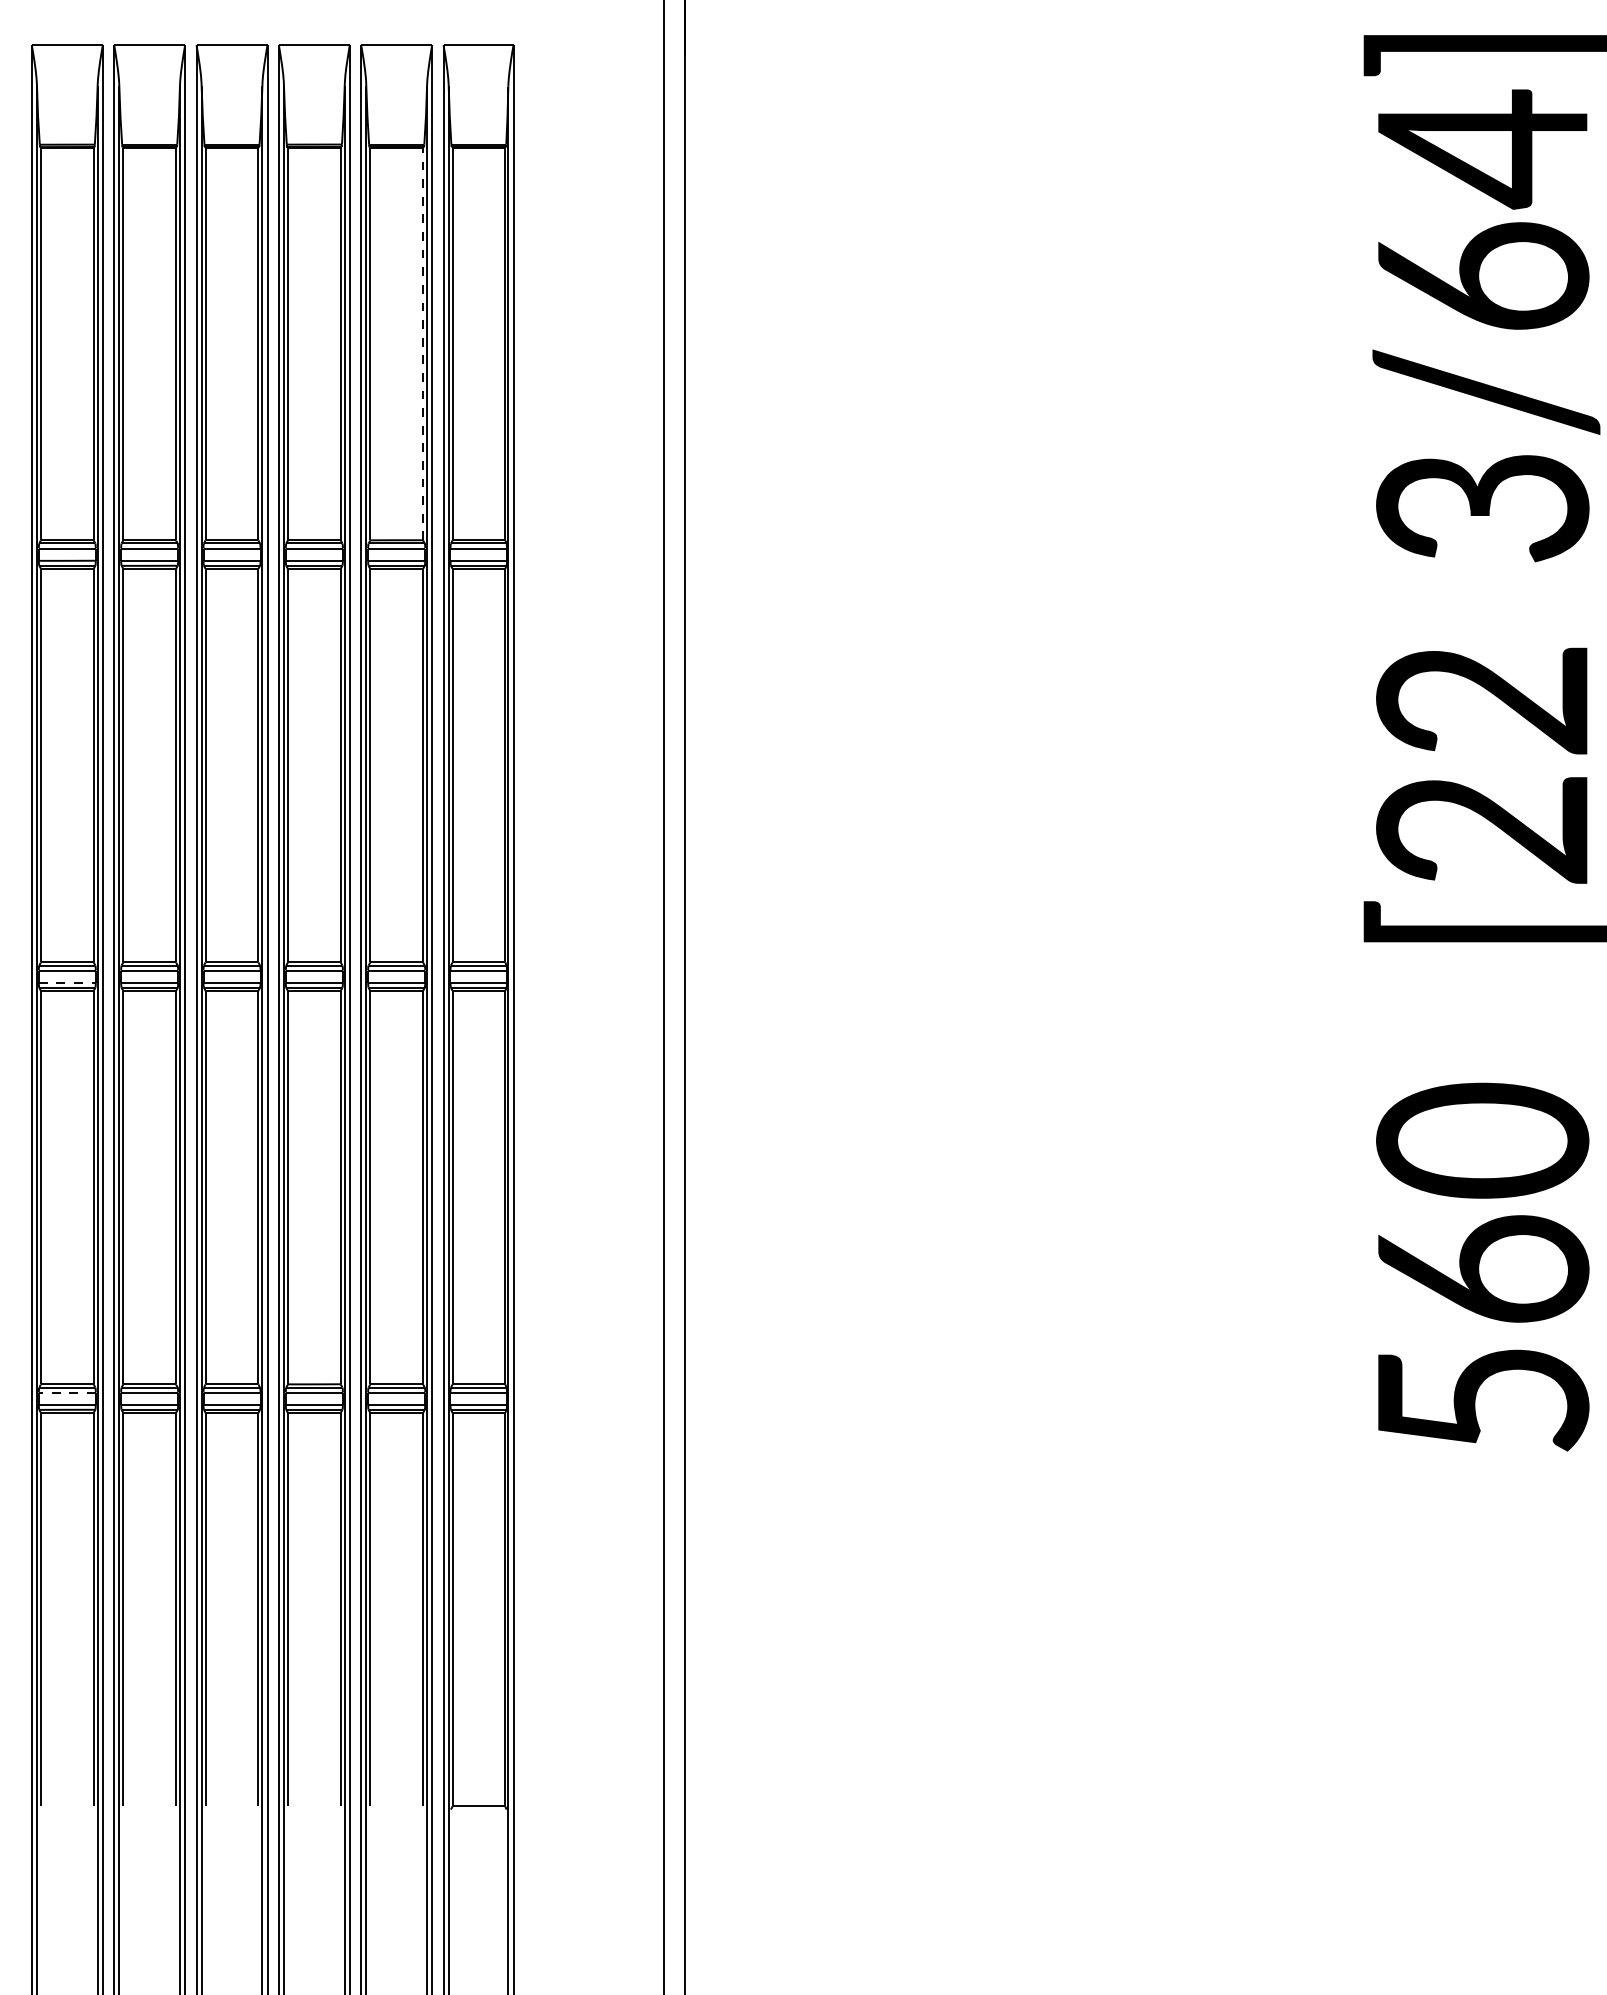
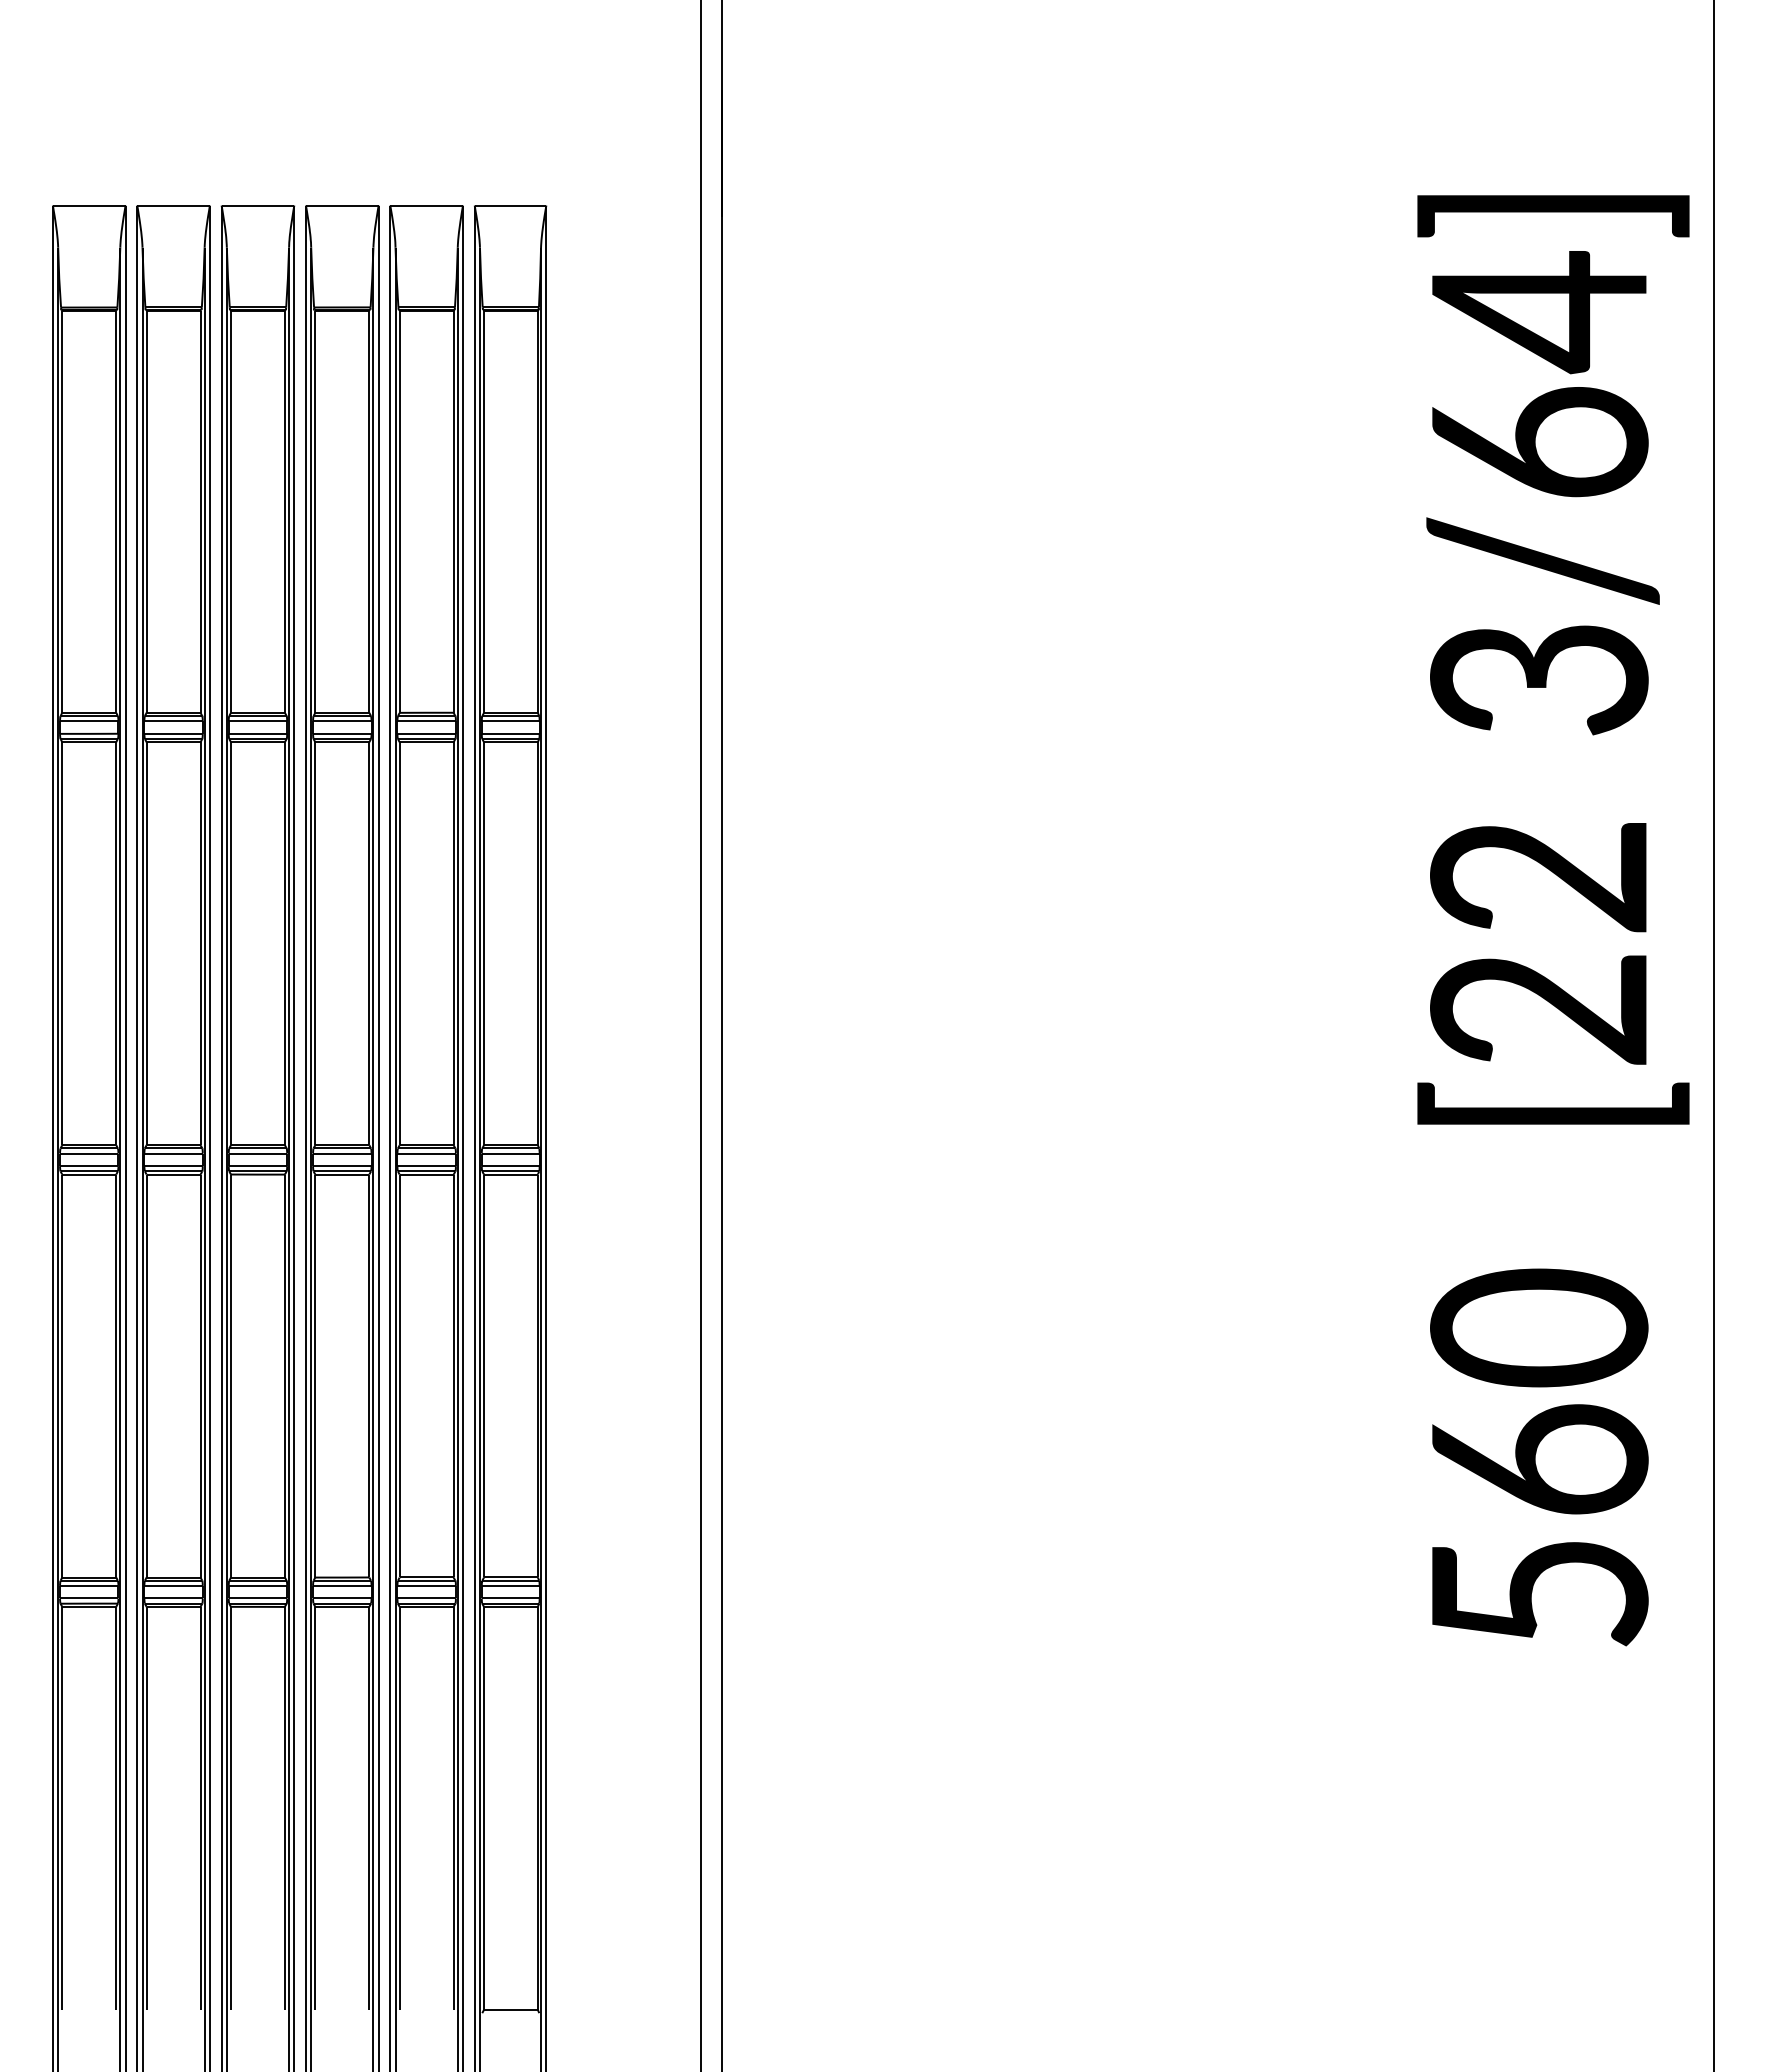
line: (422, 343) -> (453, 511), dashed -> solid
line: (67, 983) -> (89, 1166), dashed -> solid
line: (67, 1392) -> (89, 1585), dashed -> solid

